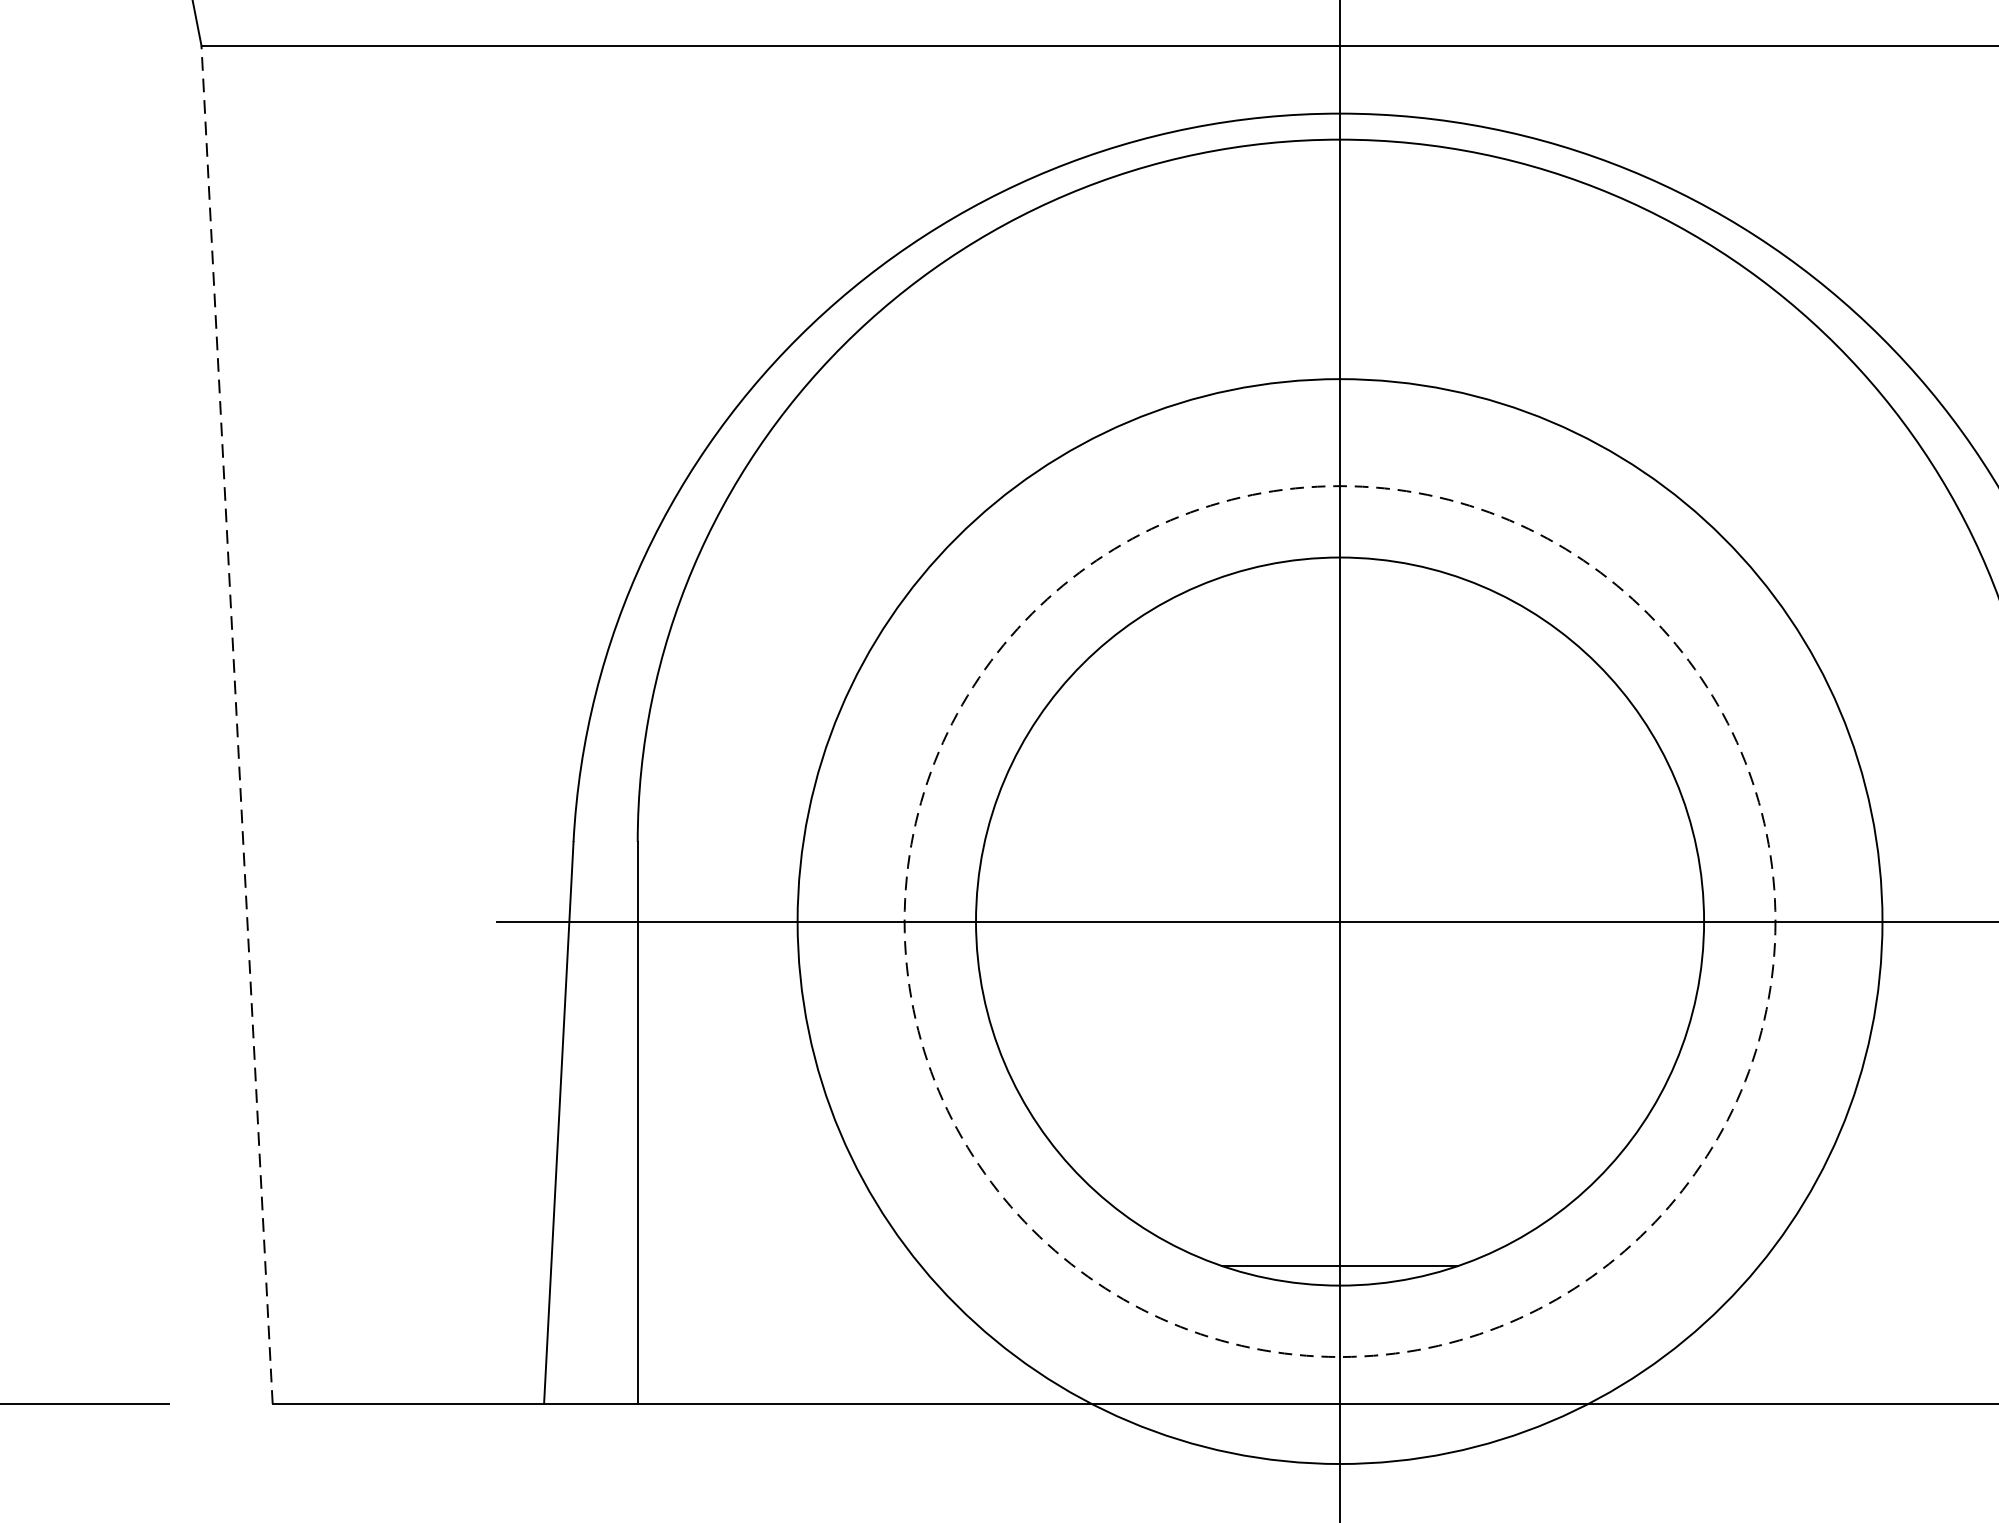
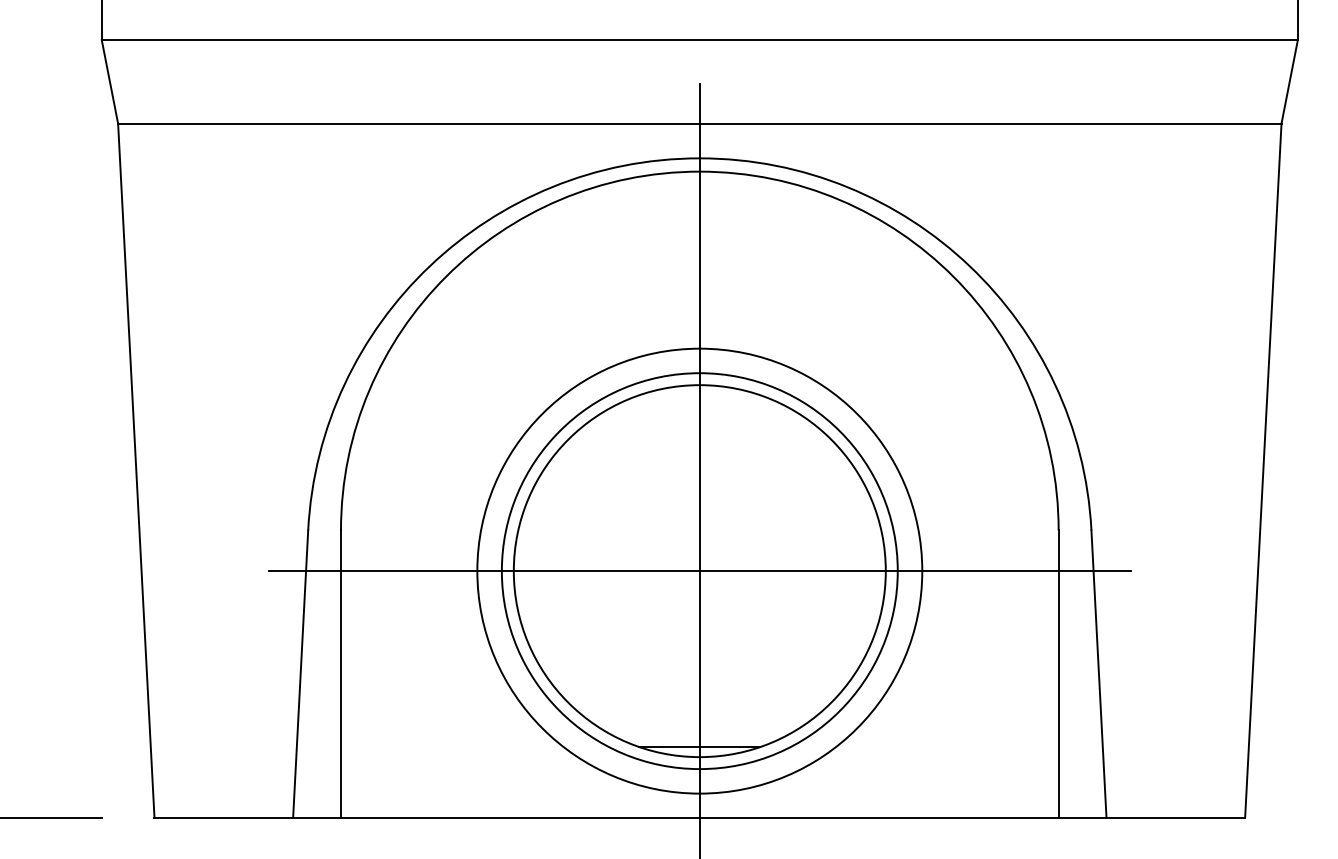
line: (237, 724) -> (136, 470), dashed -> solid
circle: (1339, 920) -> (699, 570), dashed -> solid
circle: (1339, 922) -> (699, 571), size x0.71

